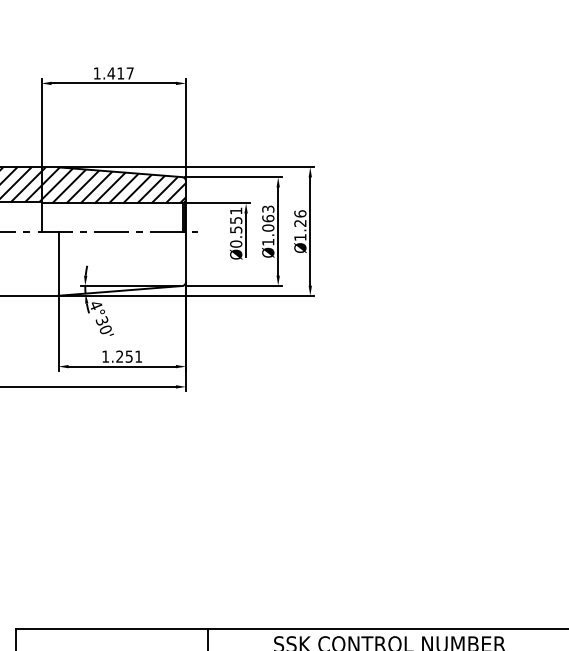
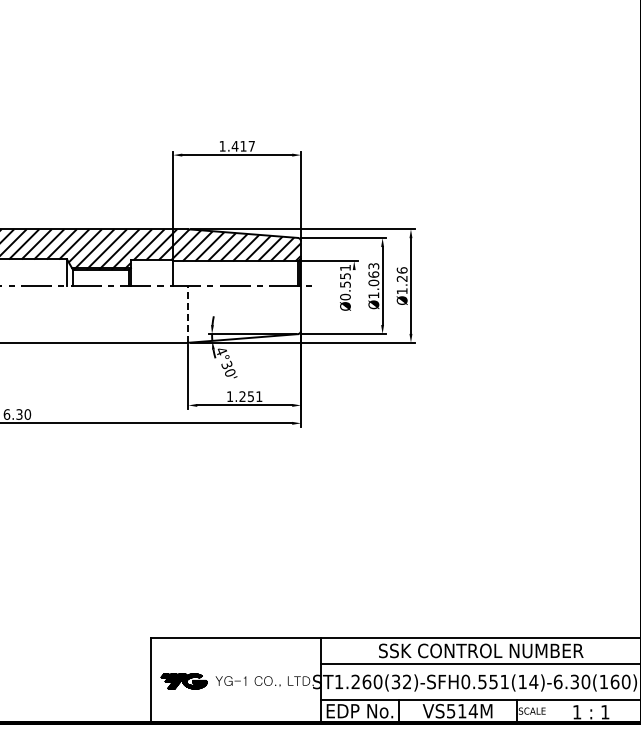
line: (246, 235) -> (354, 289), removed
line: (58, 262) -> (188, 313), solid -> dashed

